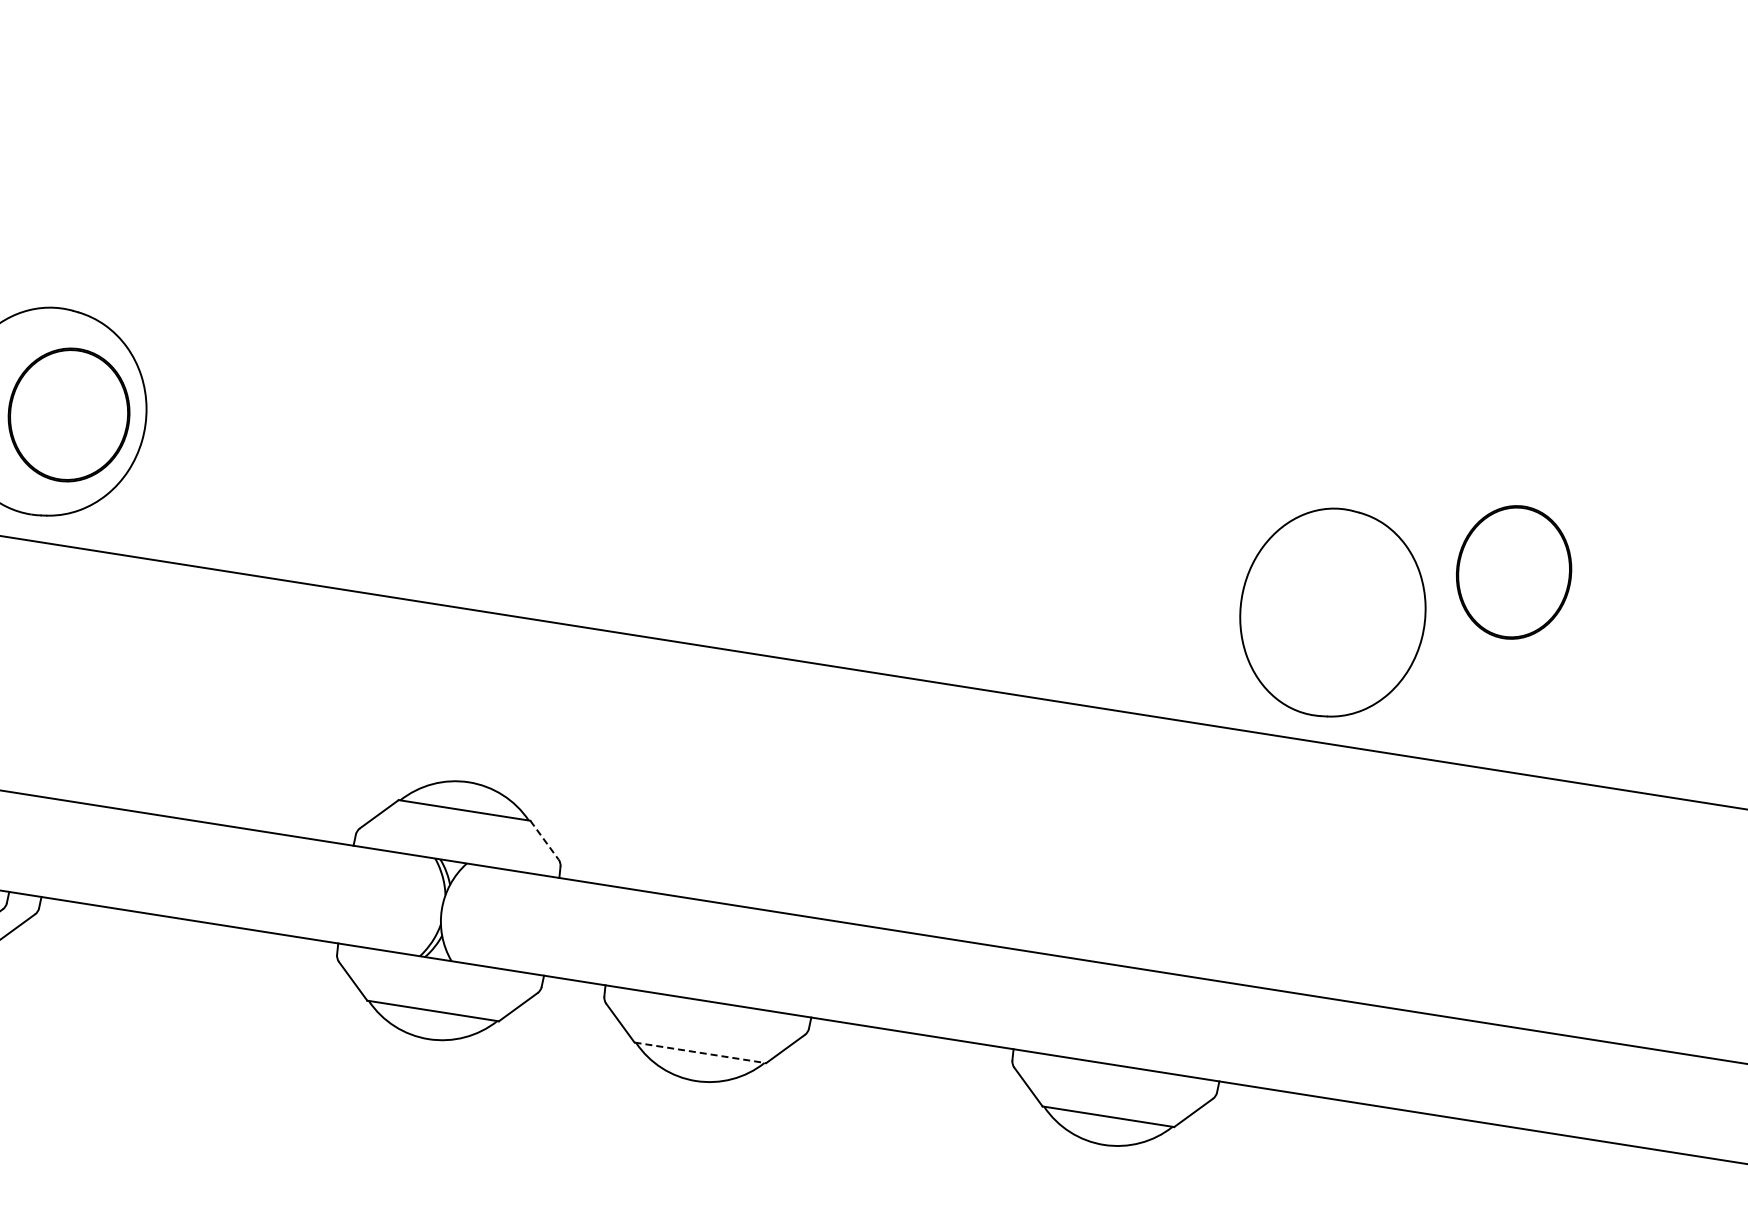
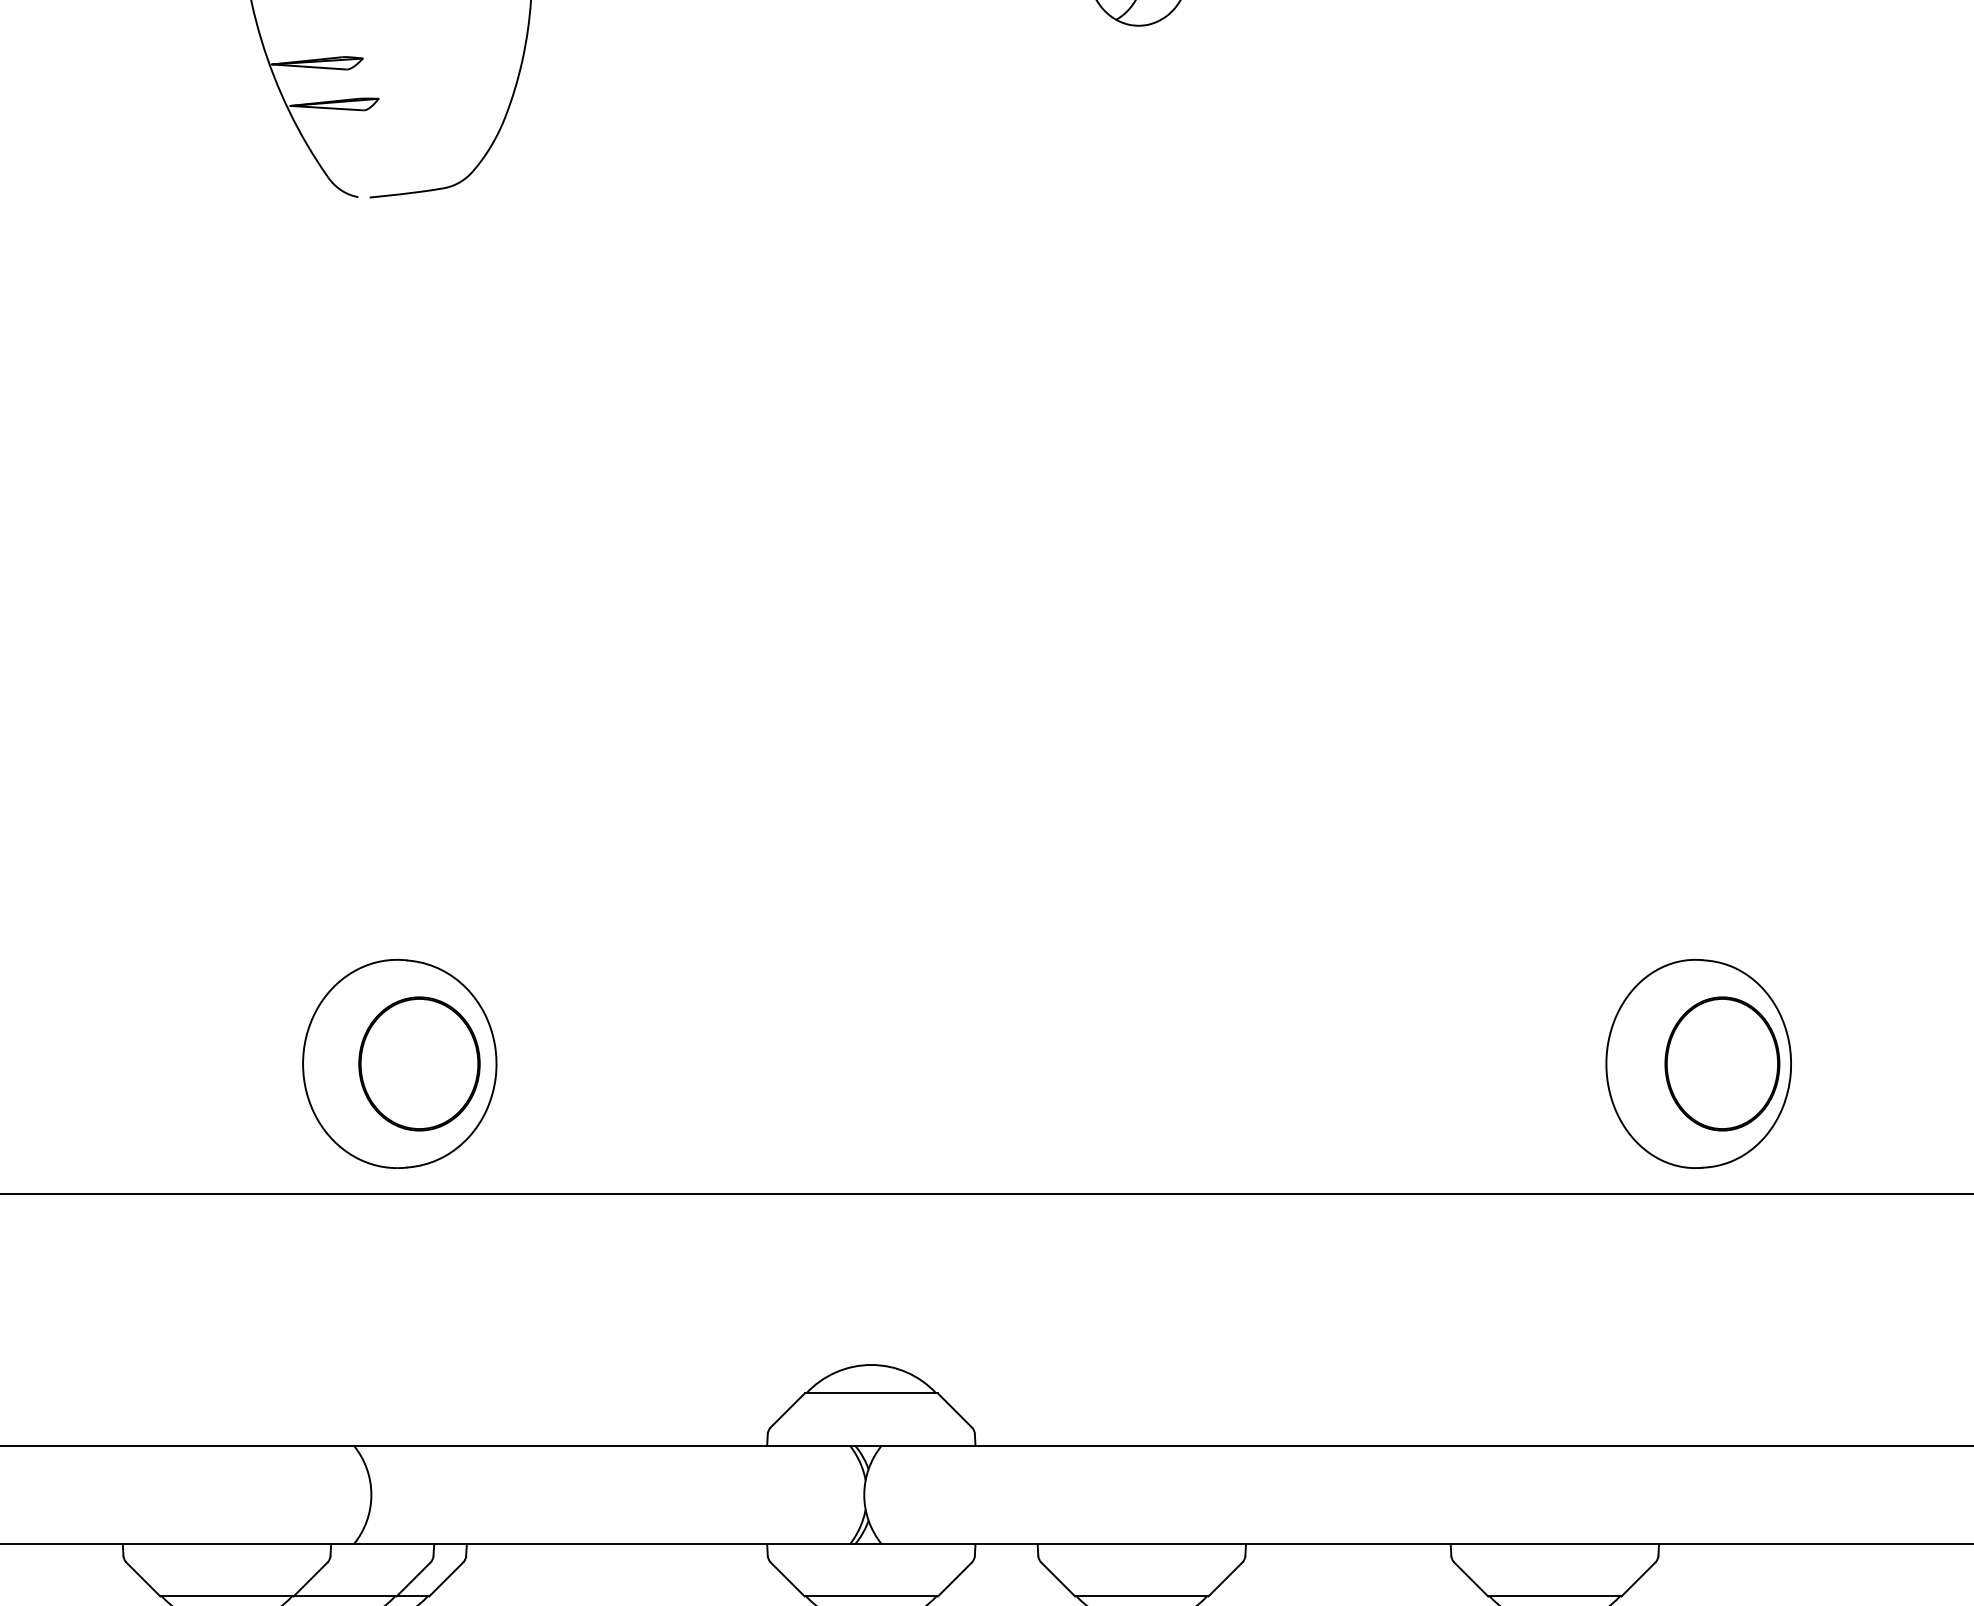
part: (1514, 572) -> (1722, 1063), moved
line: (544, 840) -> (954, 1410), dashed -> solid
line: (700, 1052) -> (1141, 1596), dashed -> solid

